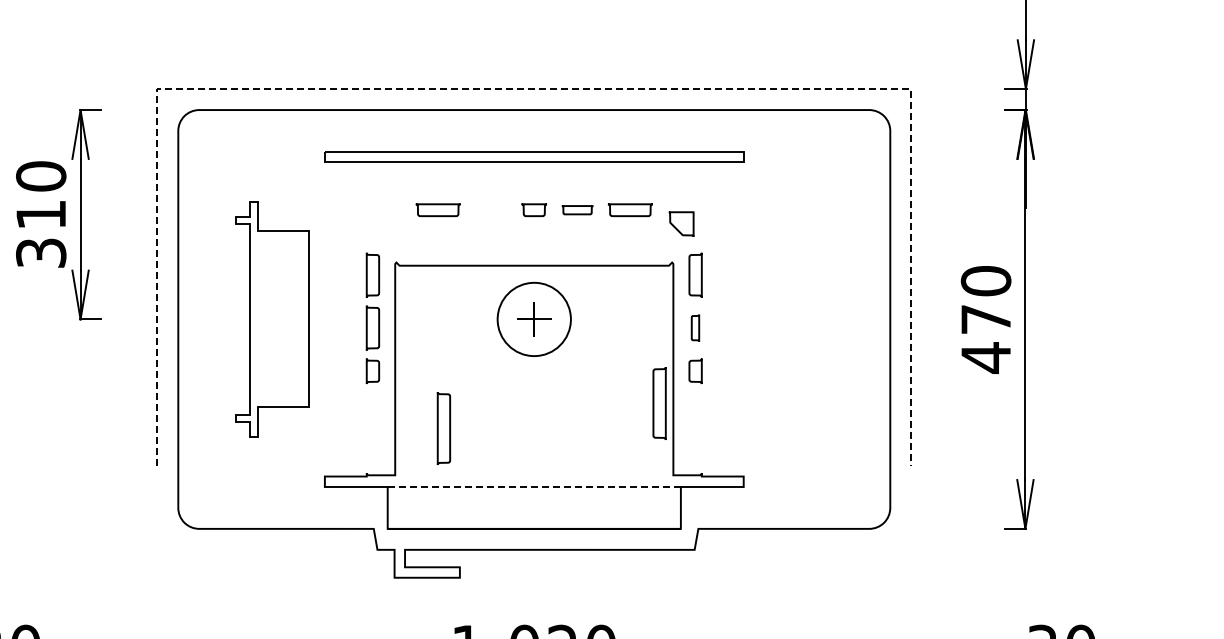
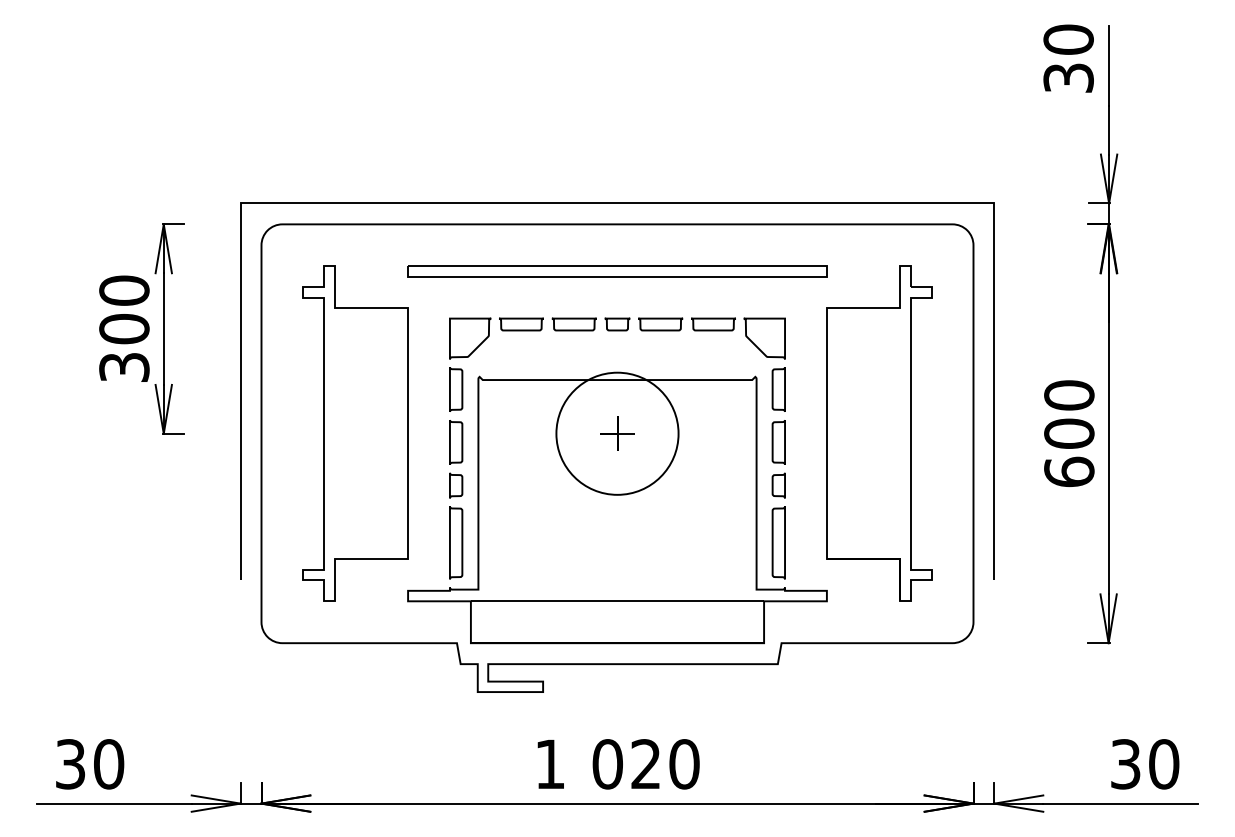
line: (534, 89) -> (617, 203), dashed -> solid
part: (490, 210) -> (573, 324), added
part: (577, 210) -> (660, 324), size x1.43
text: (41, 215) -> (124, 329), 310 -> 300
part: (387, 224) -> (470, 338), added
part: (681, 224) -> (764, 338), size x1.67
part: (272, 319) -> (355, 433), size x1.43
circle: (534, 319) -> (617, 433), size x1.67
part: (796, 319) -> (879, 433), added
part: (695, 328) -> (778, 442), size x1.67
text: (986, 339) -> (1069, 453), 470 -> 600
curve: (654, 403) -> (773, 542), moved
curve: (449, 428) -> (461, 542), moved
line: (534, 487) -> (617, 601), dashed -> solid

